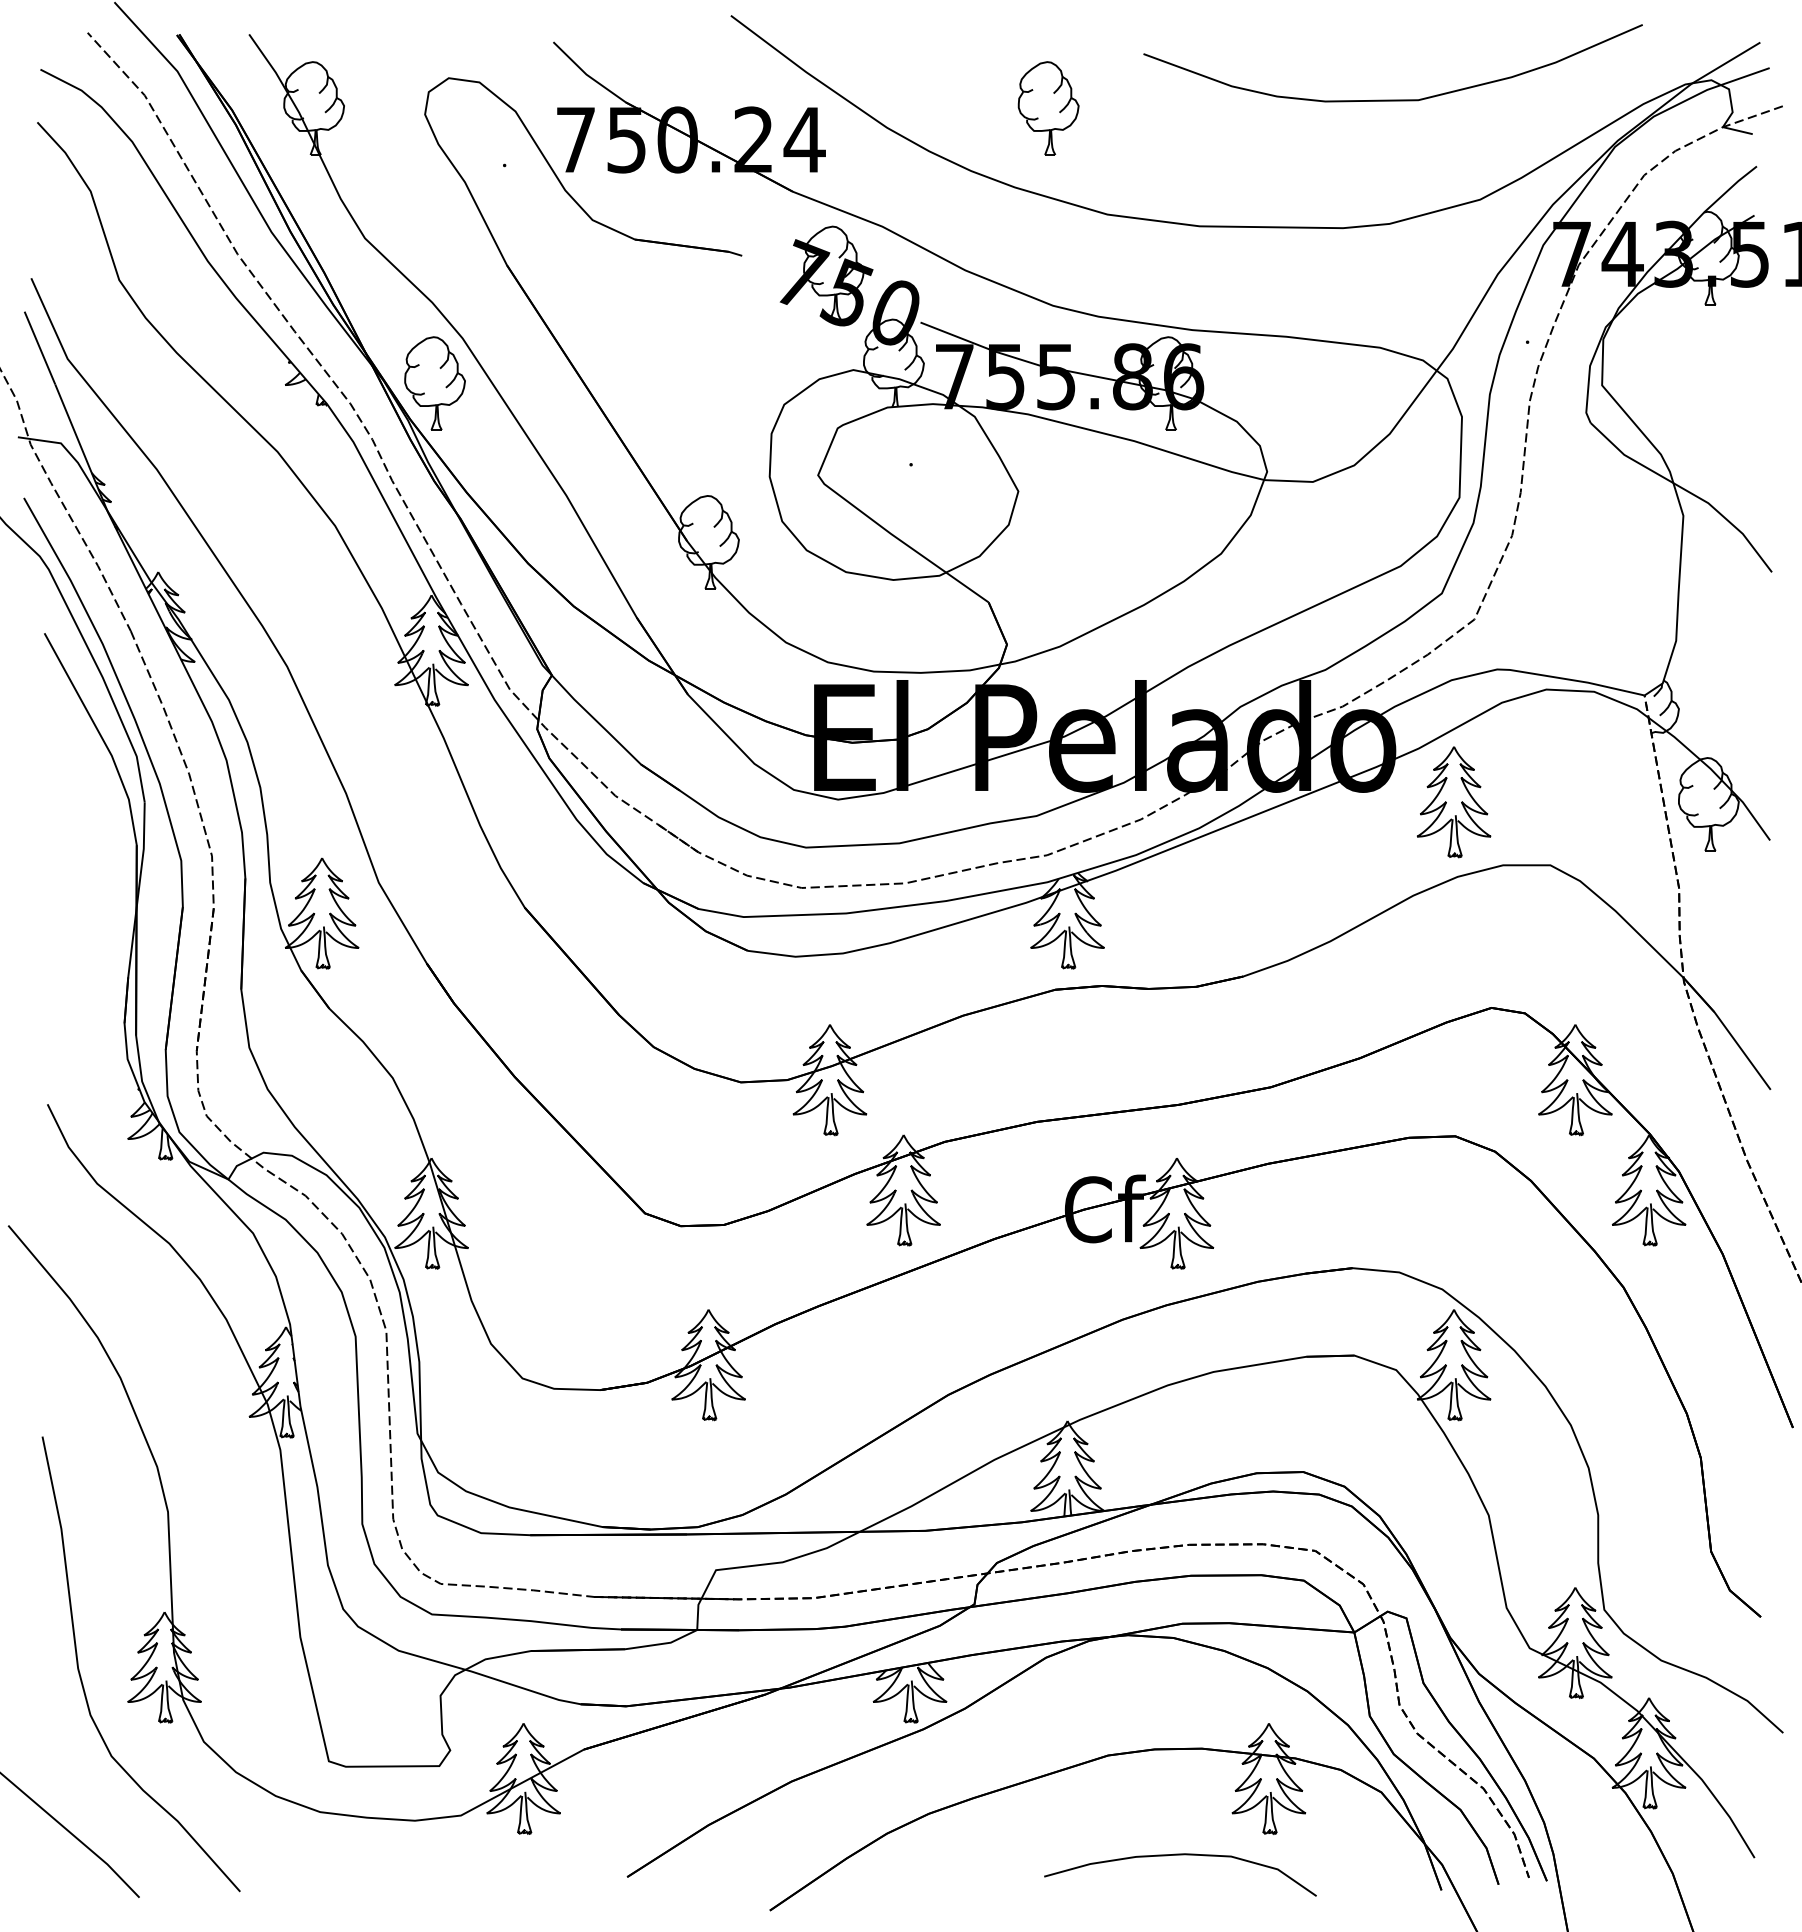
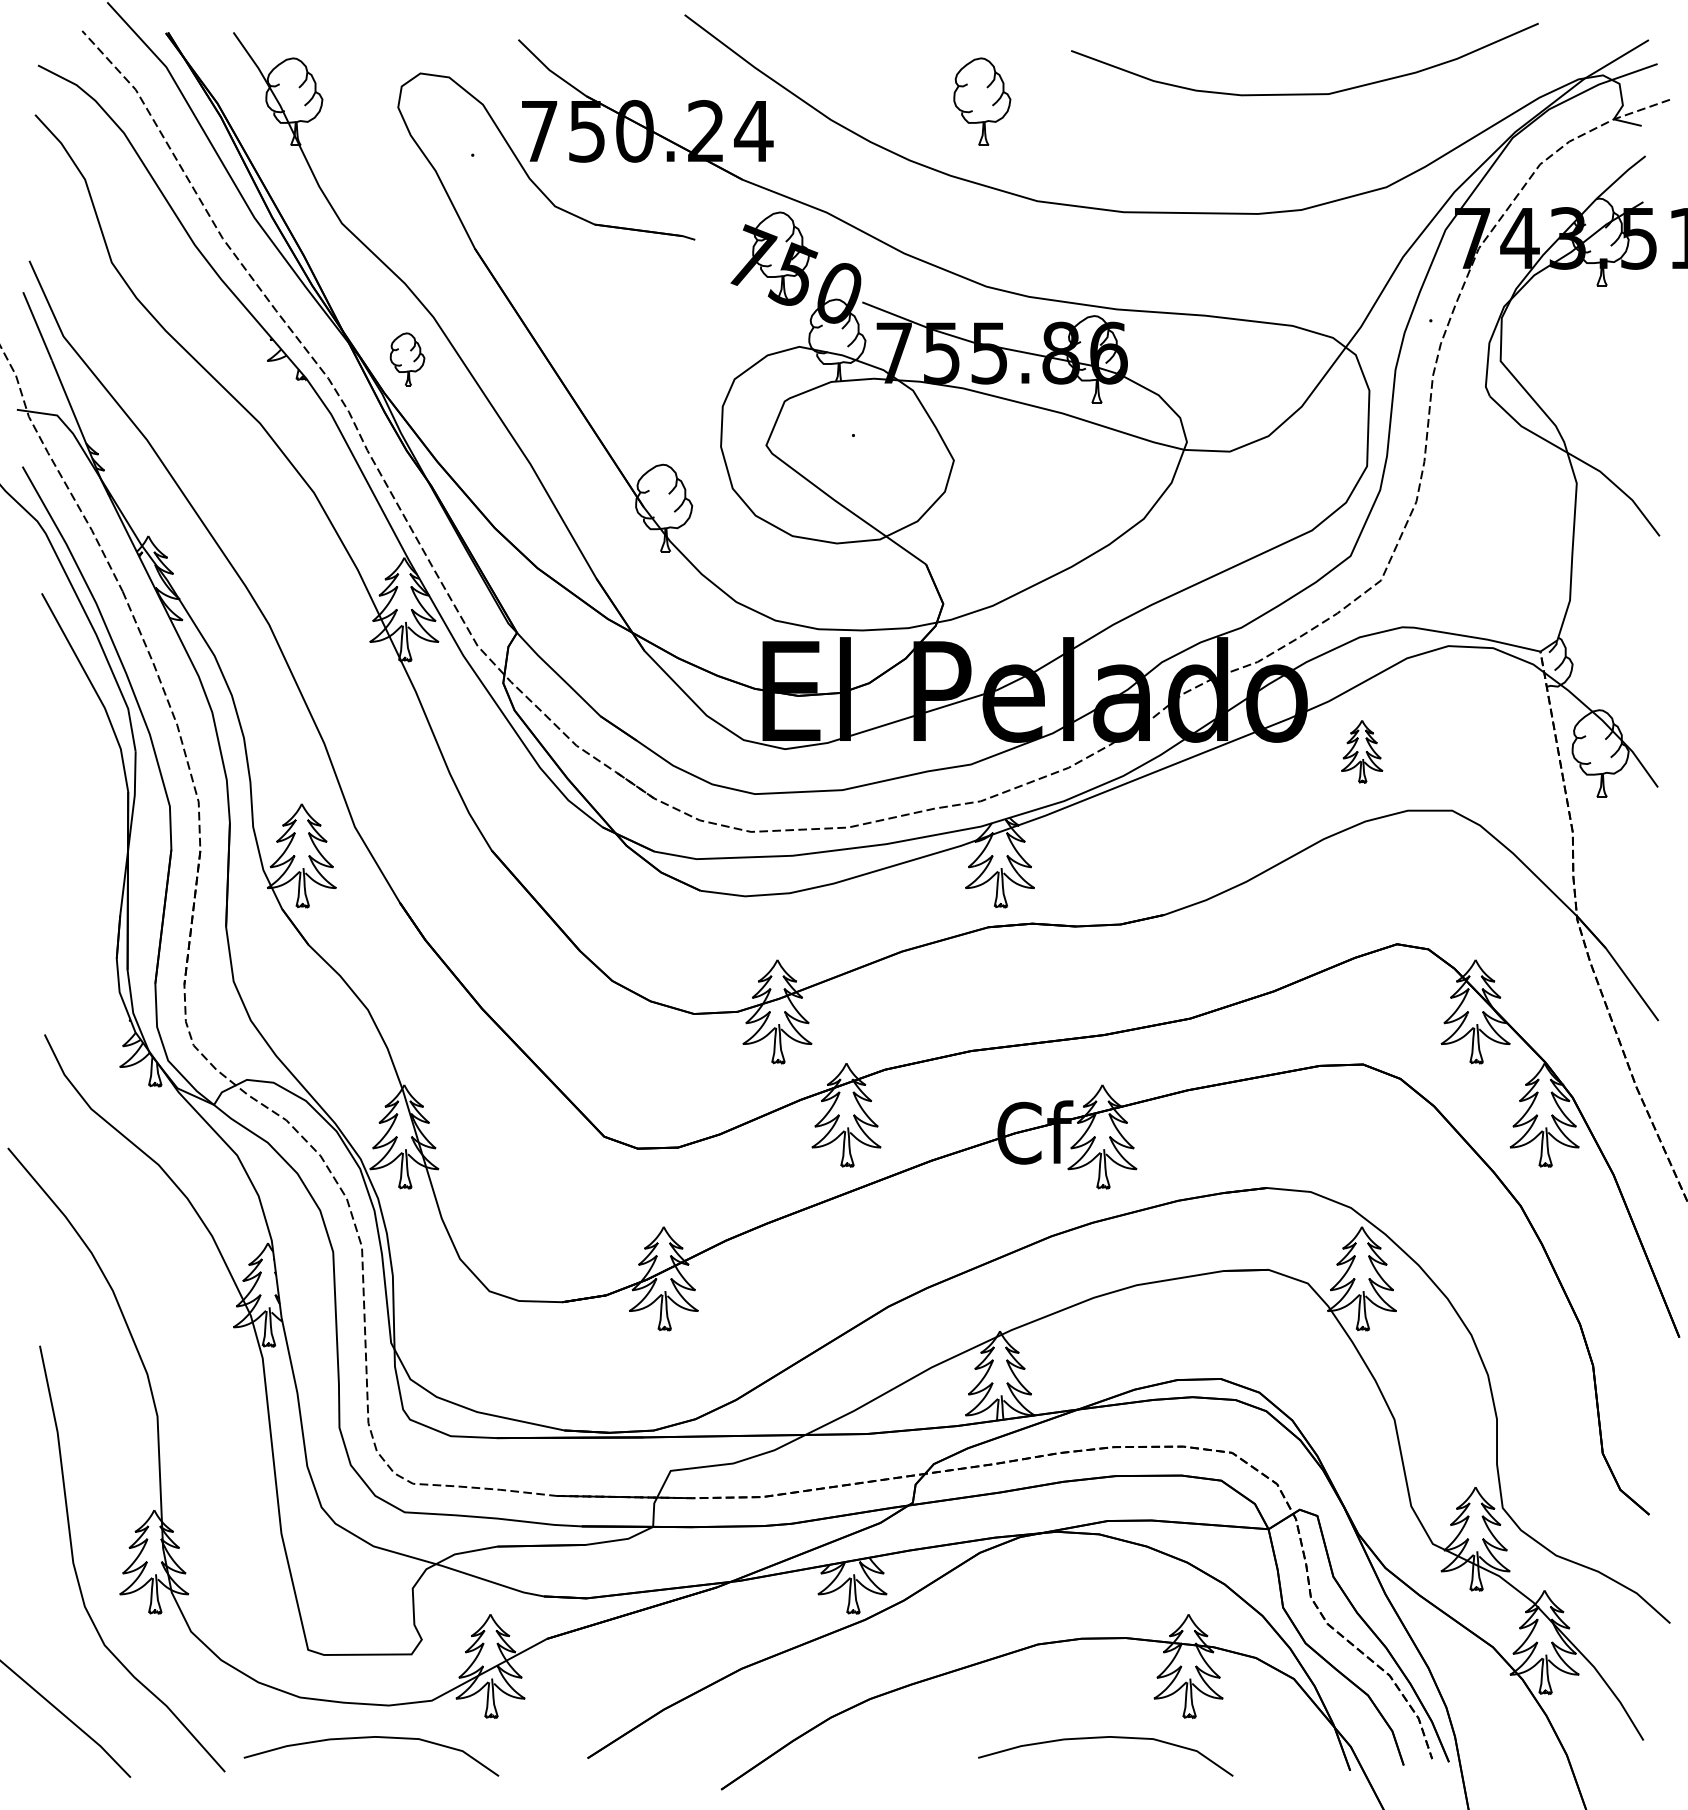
part: (434, 383) -> (407, 359), size x0.6
part: (1454, 802) -> (1362, 751), size x0.6
curve: (396, 1855) -> (371, 1738), added

